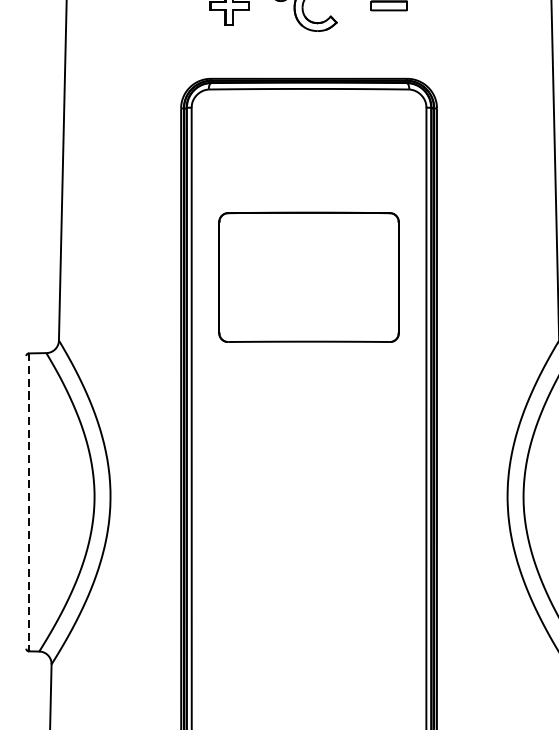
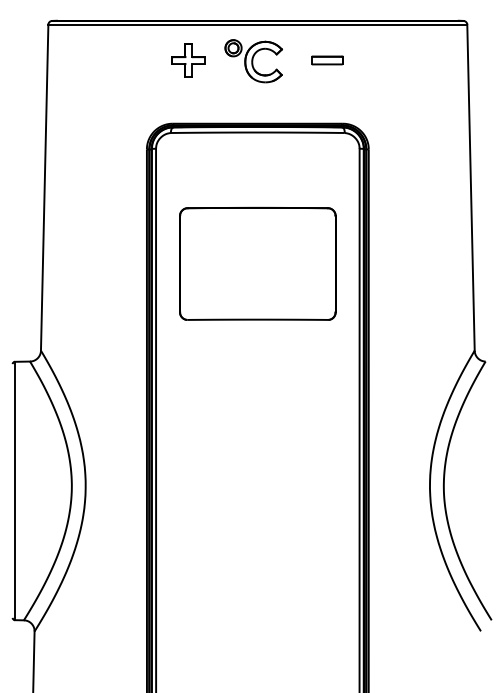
part: (308, 276) -> (257, 263), moved
line: (28, 502) -> (14, 491), dashed -> solid

